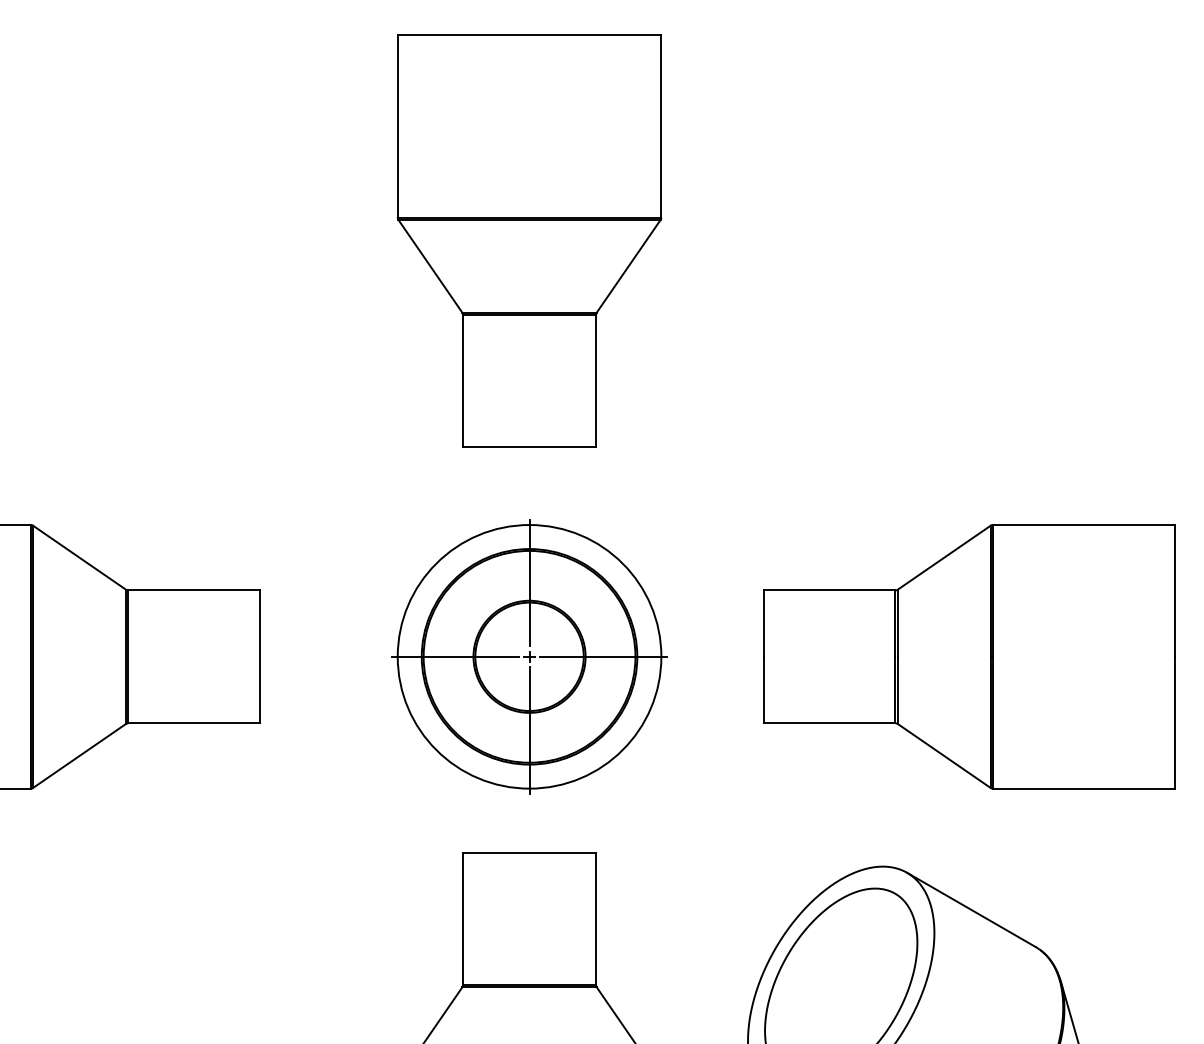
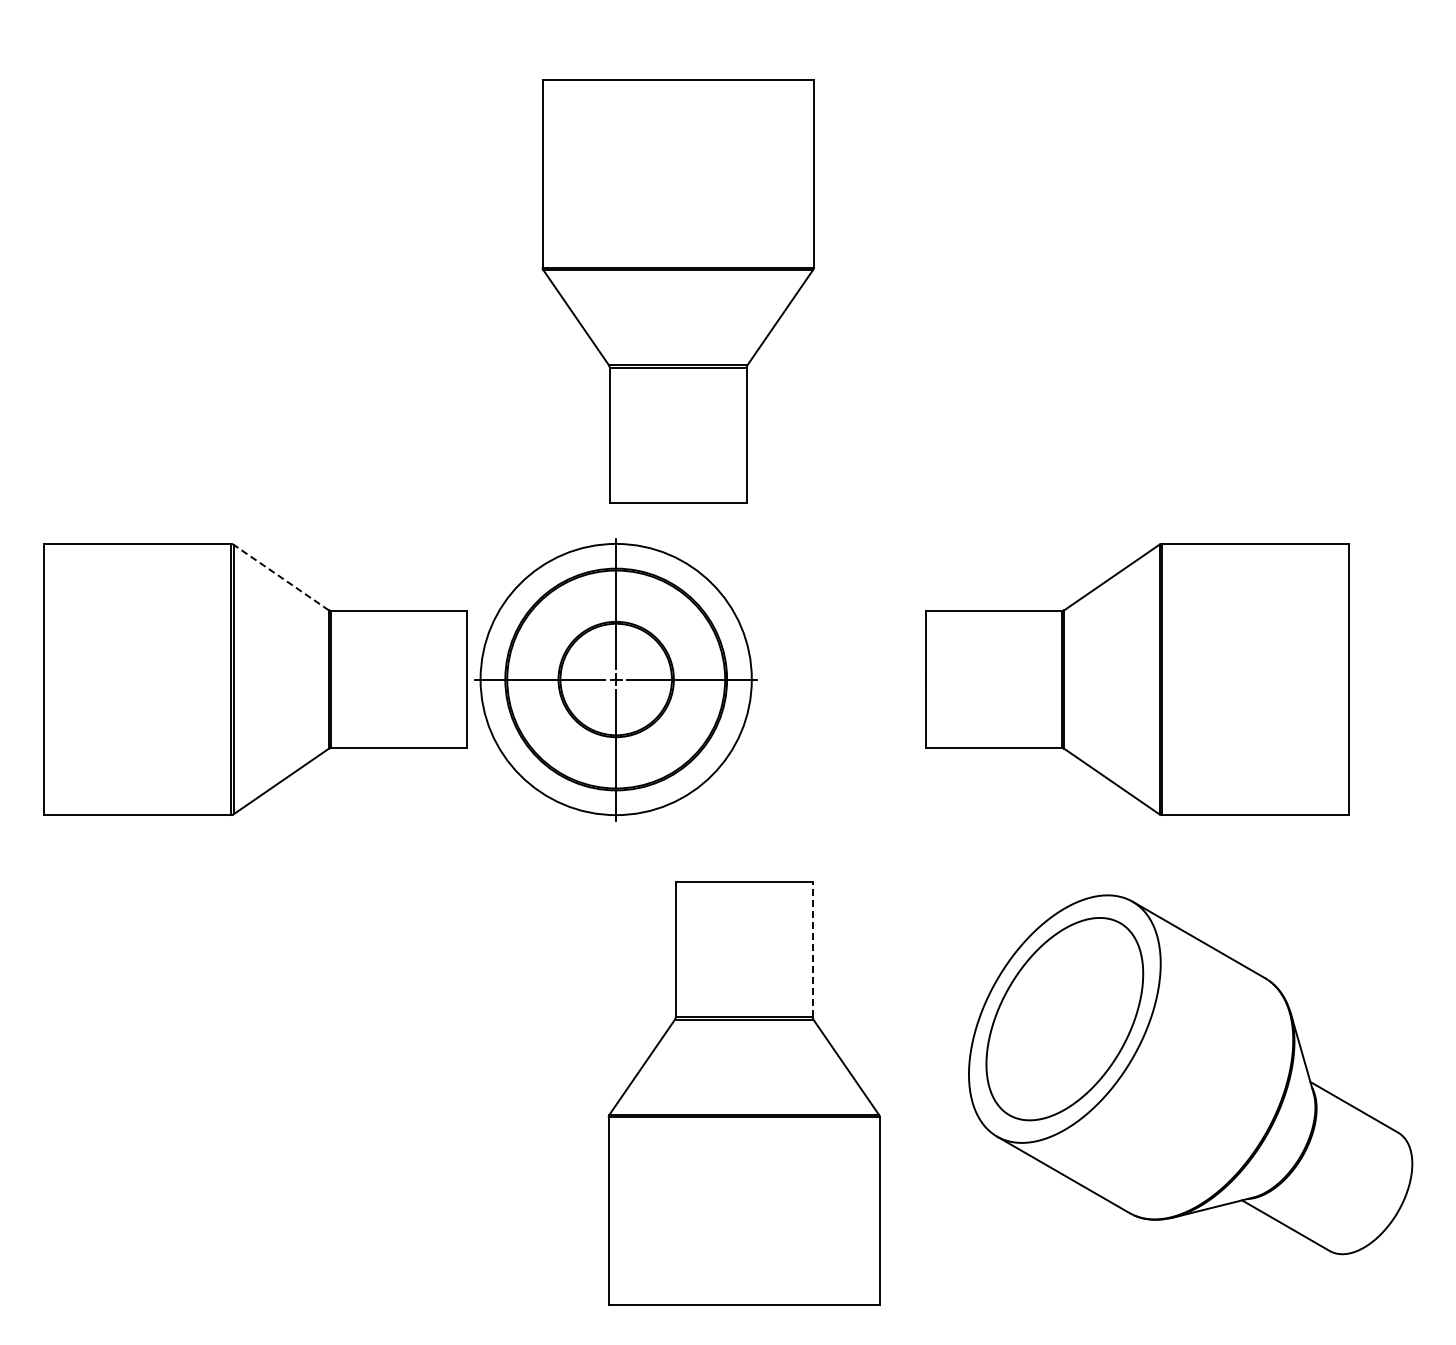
part: (528, 240) -> (677, 291), moved
line: (79, 557) -> (281, 577), solid -> dashed
part: (528, 656) -> (615, 679), moved
part: (969, 656) -> (1137, 679), moved
line: (595, 919) -> (812, 949), solid -> dashed

